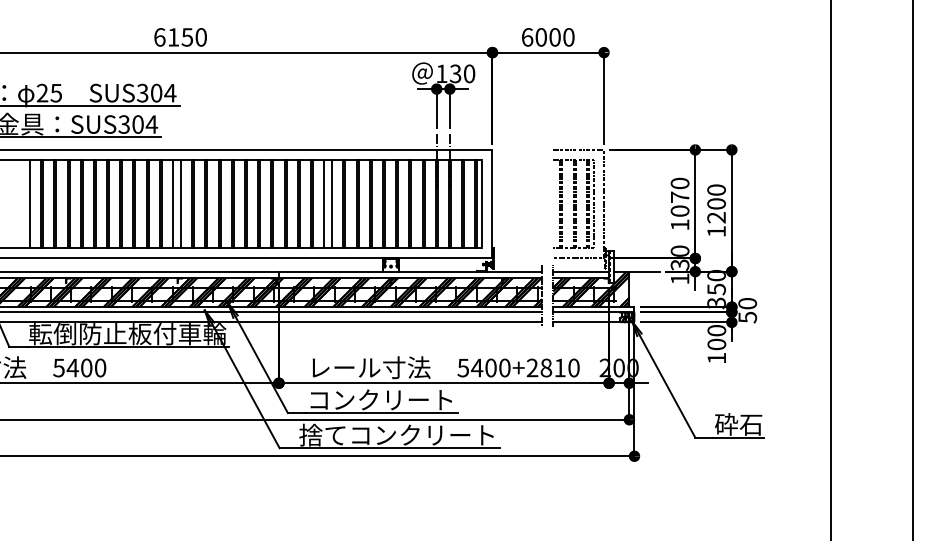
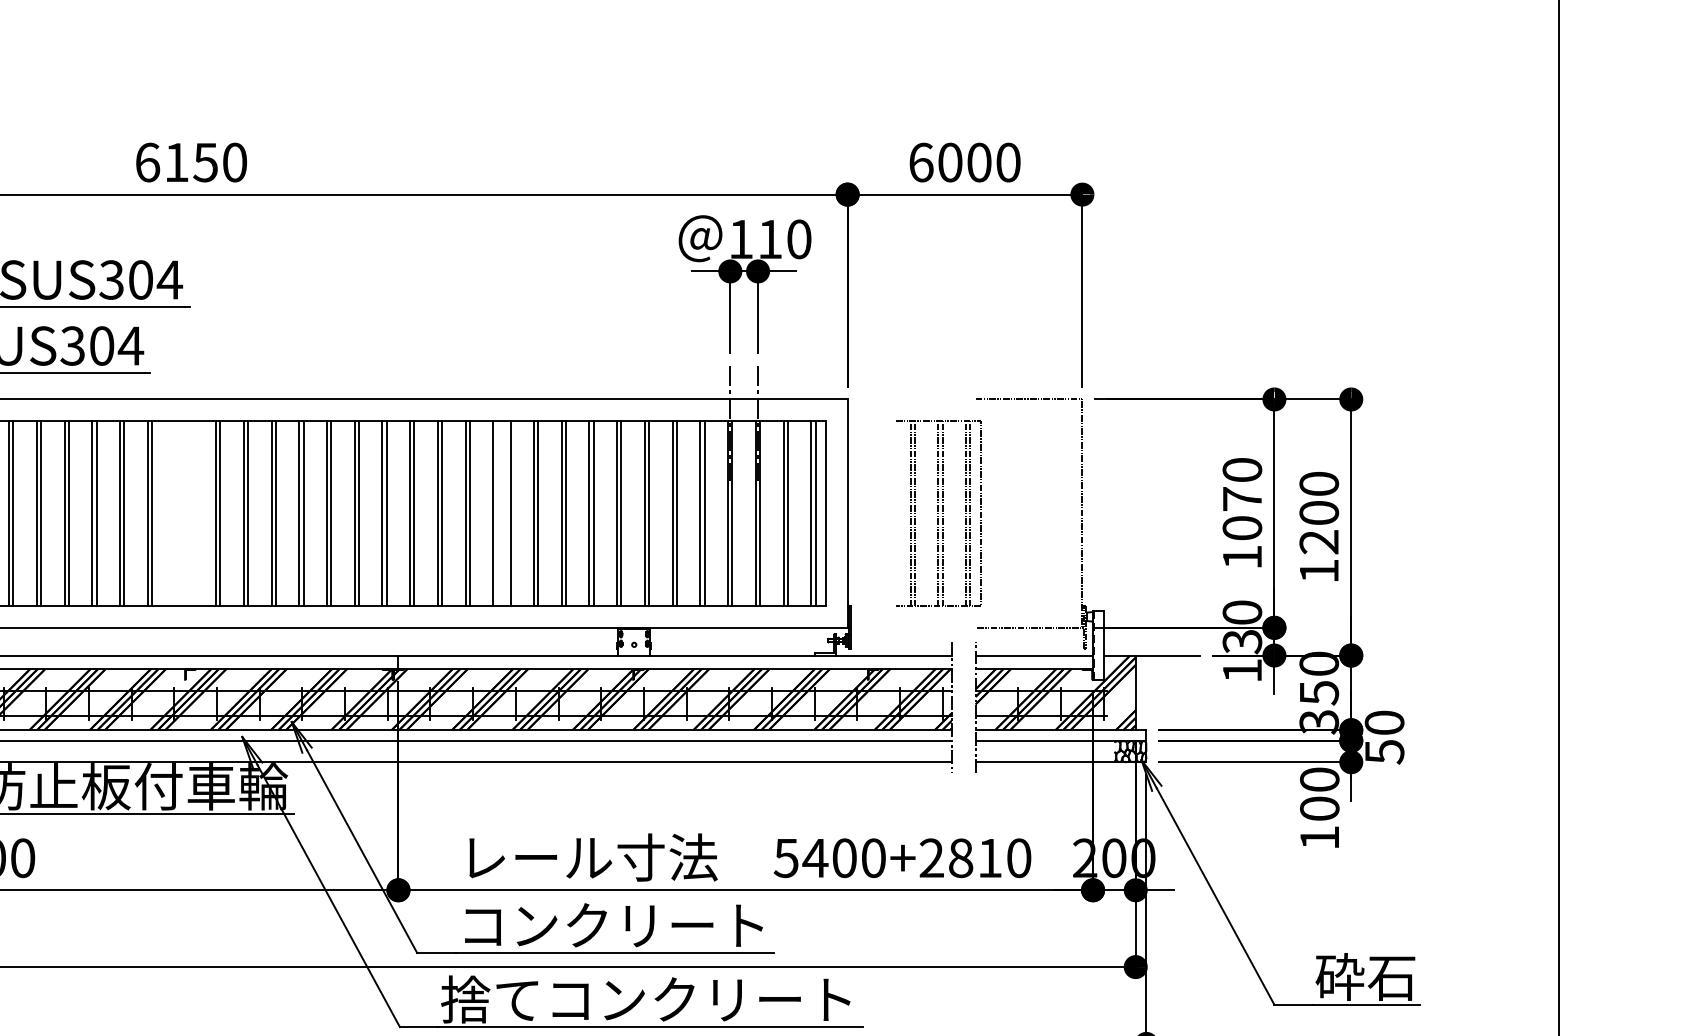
text: (455, 73) -> (769, 238), 130 -> 110
part: (573, 203) -> (938, 512), moved
line: (173, 204) -> (176, 514), removed
line: (181, 204) -> (193, 514), removed

